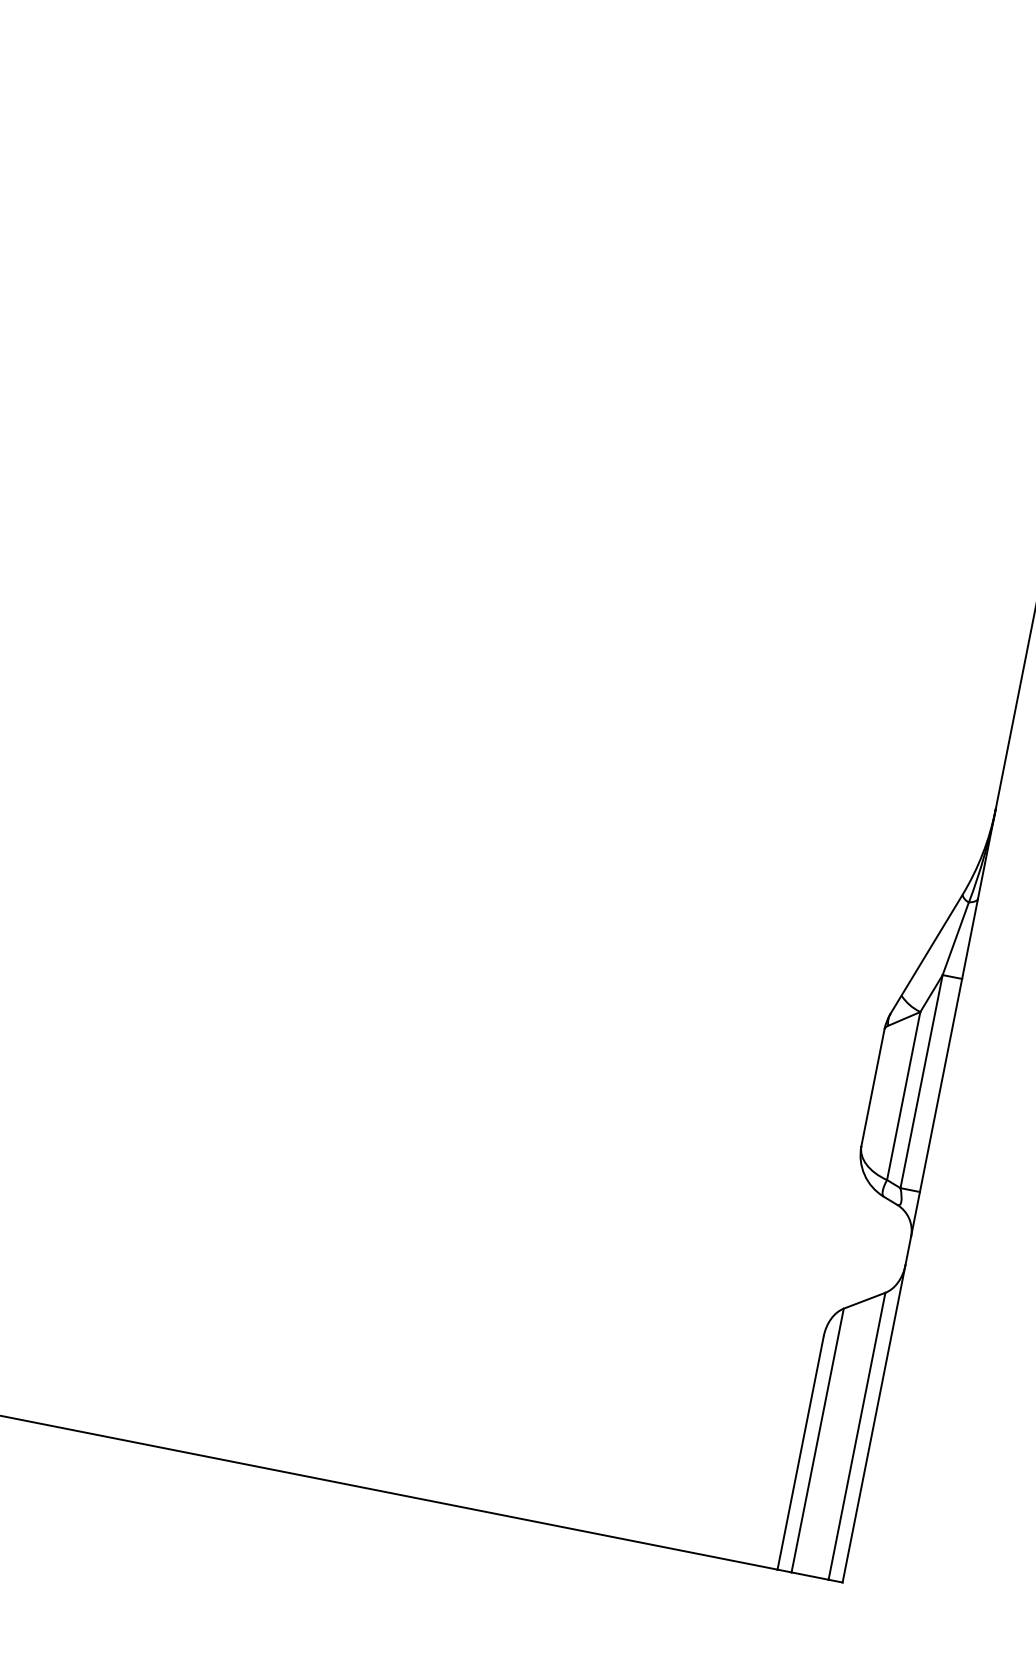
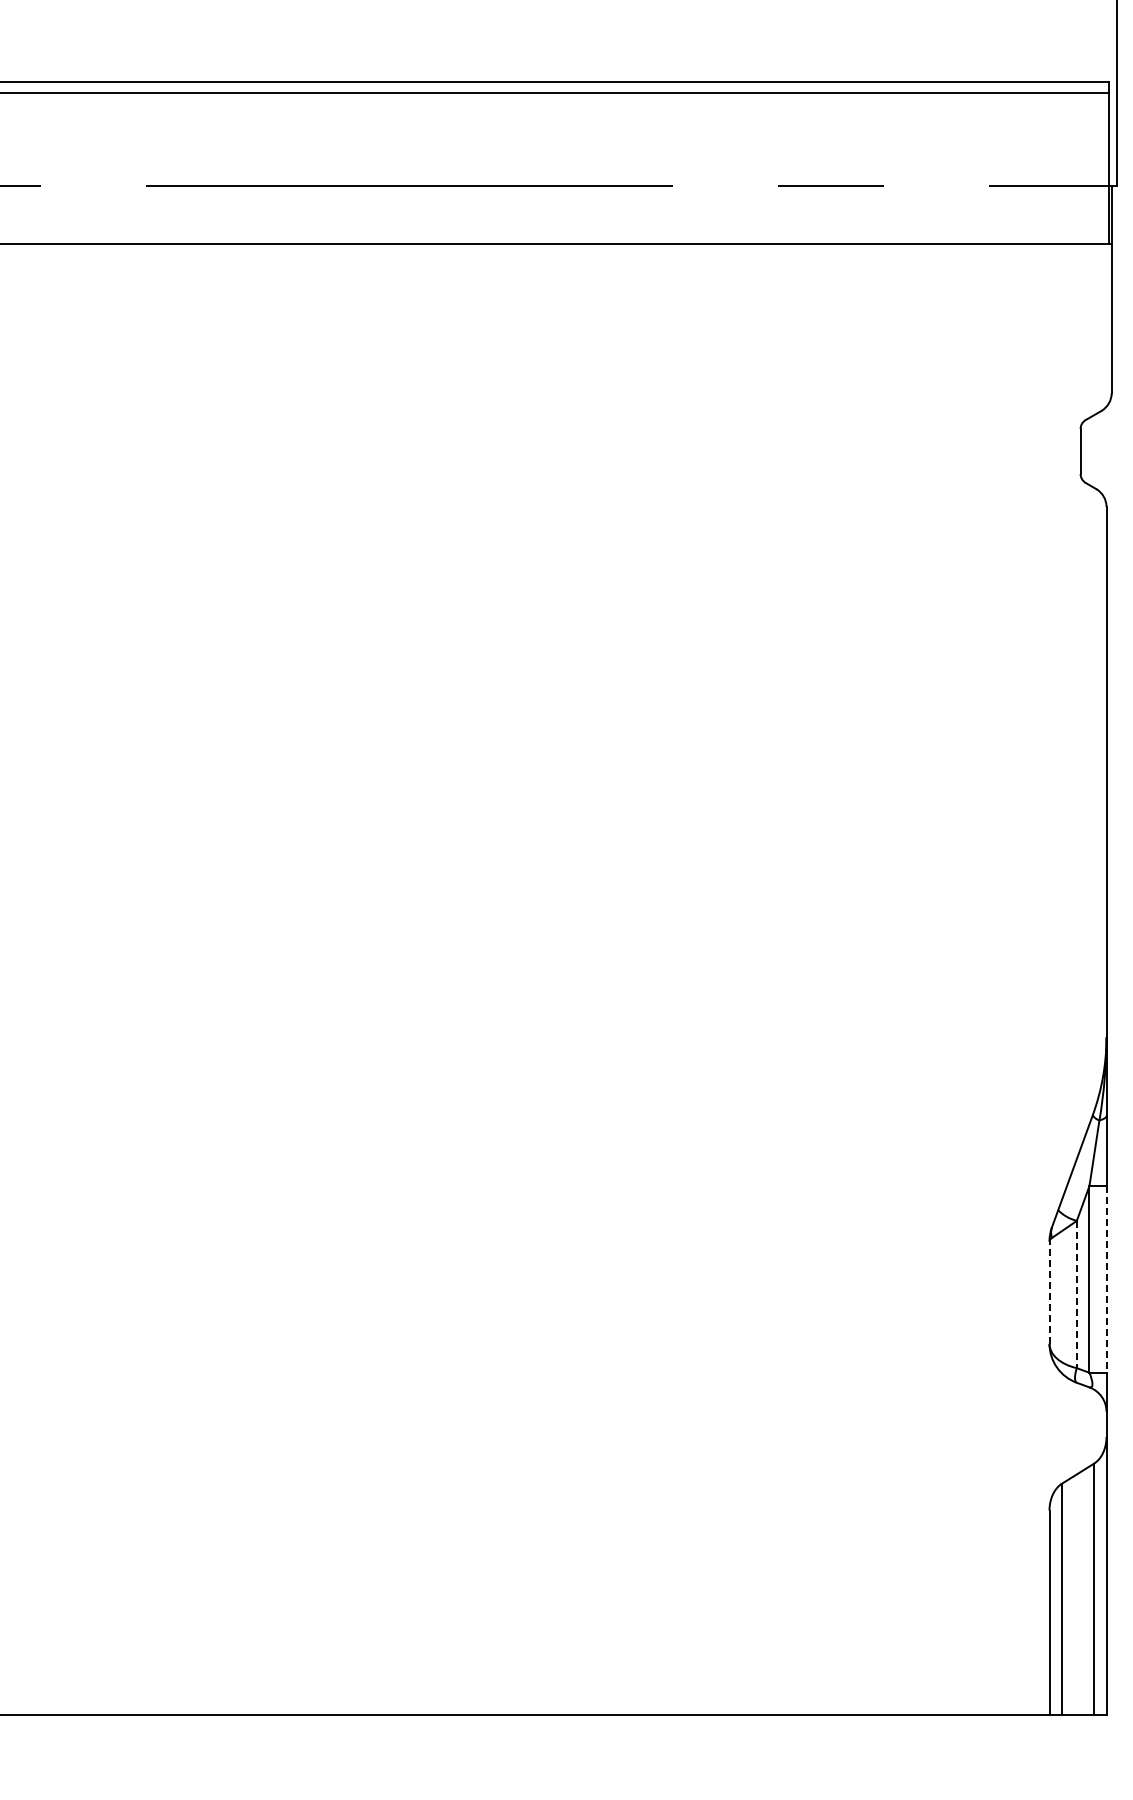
line: (940, 1085) -> (1106, 1279), solid -> dashed
line: (873, 1087) -> (1049, 1292), solid -> dashed
line: (903, 1095) -> (1076, 1294), solid -> dashed

